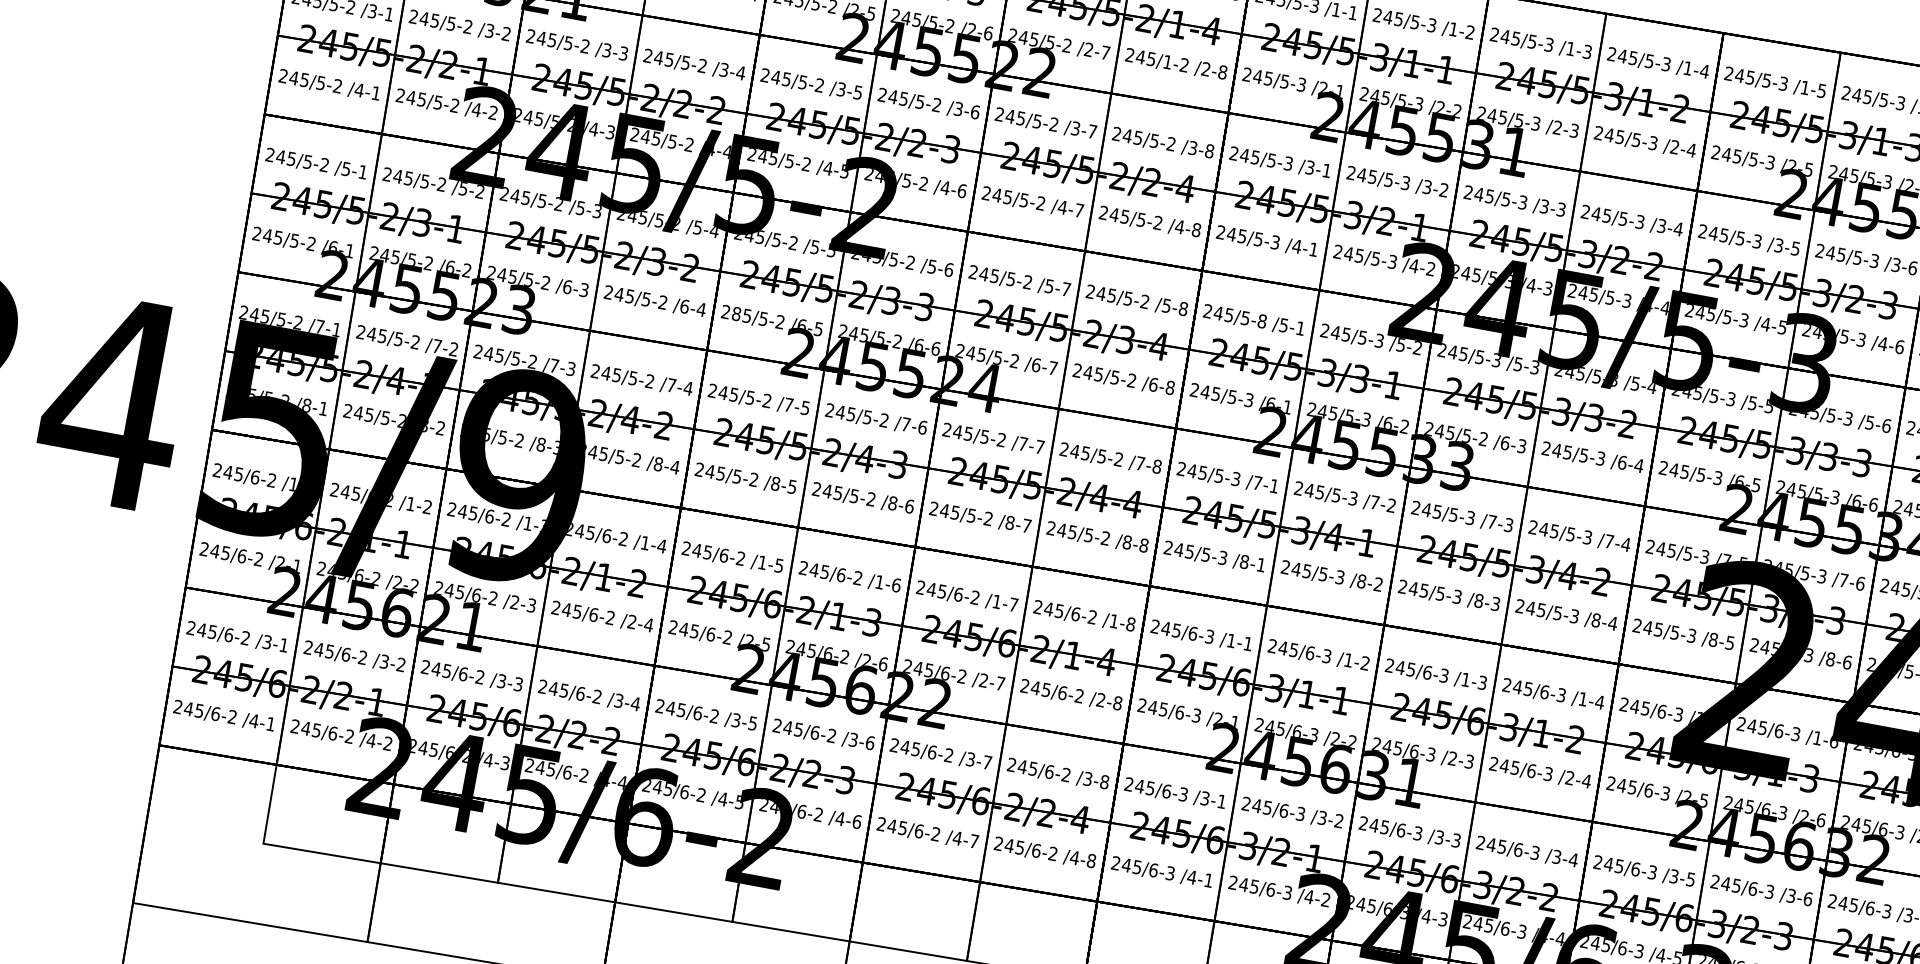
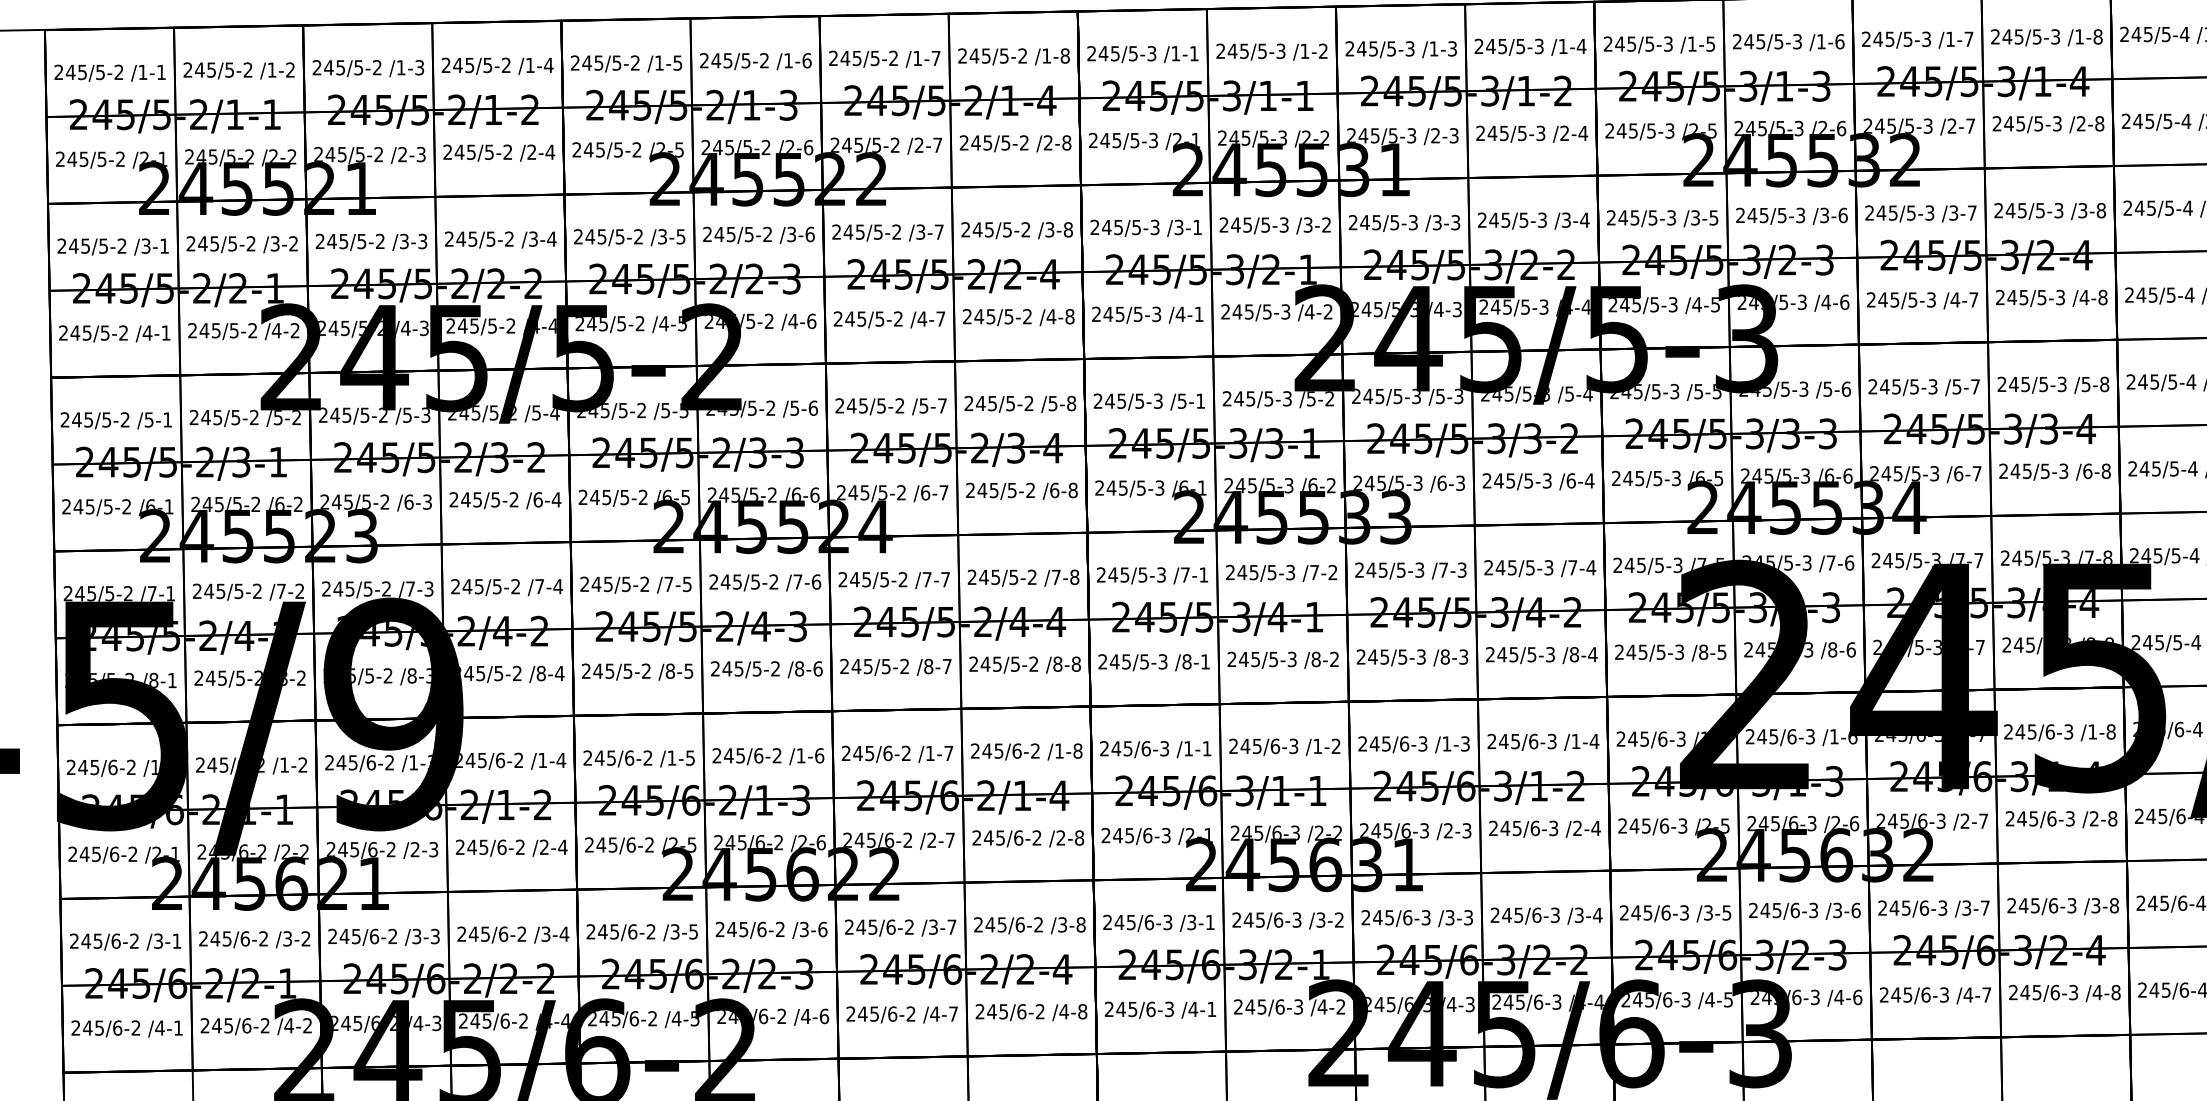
text: (1167, 61) -> (1005, 142), 245/1-2 -> 245/5-2
text: (736, 313) -> (594, 497), 285/5-2 -> 245/5-2
text: (1261, 320) -> (1157, 400), 245/5-8 -> 245/5-3
text: (1482, 439) -> (1417, 483), 245/5-2 -> 245/5-3

